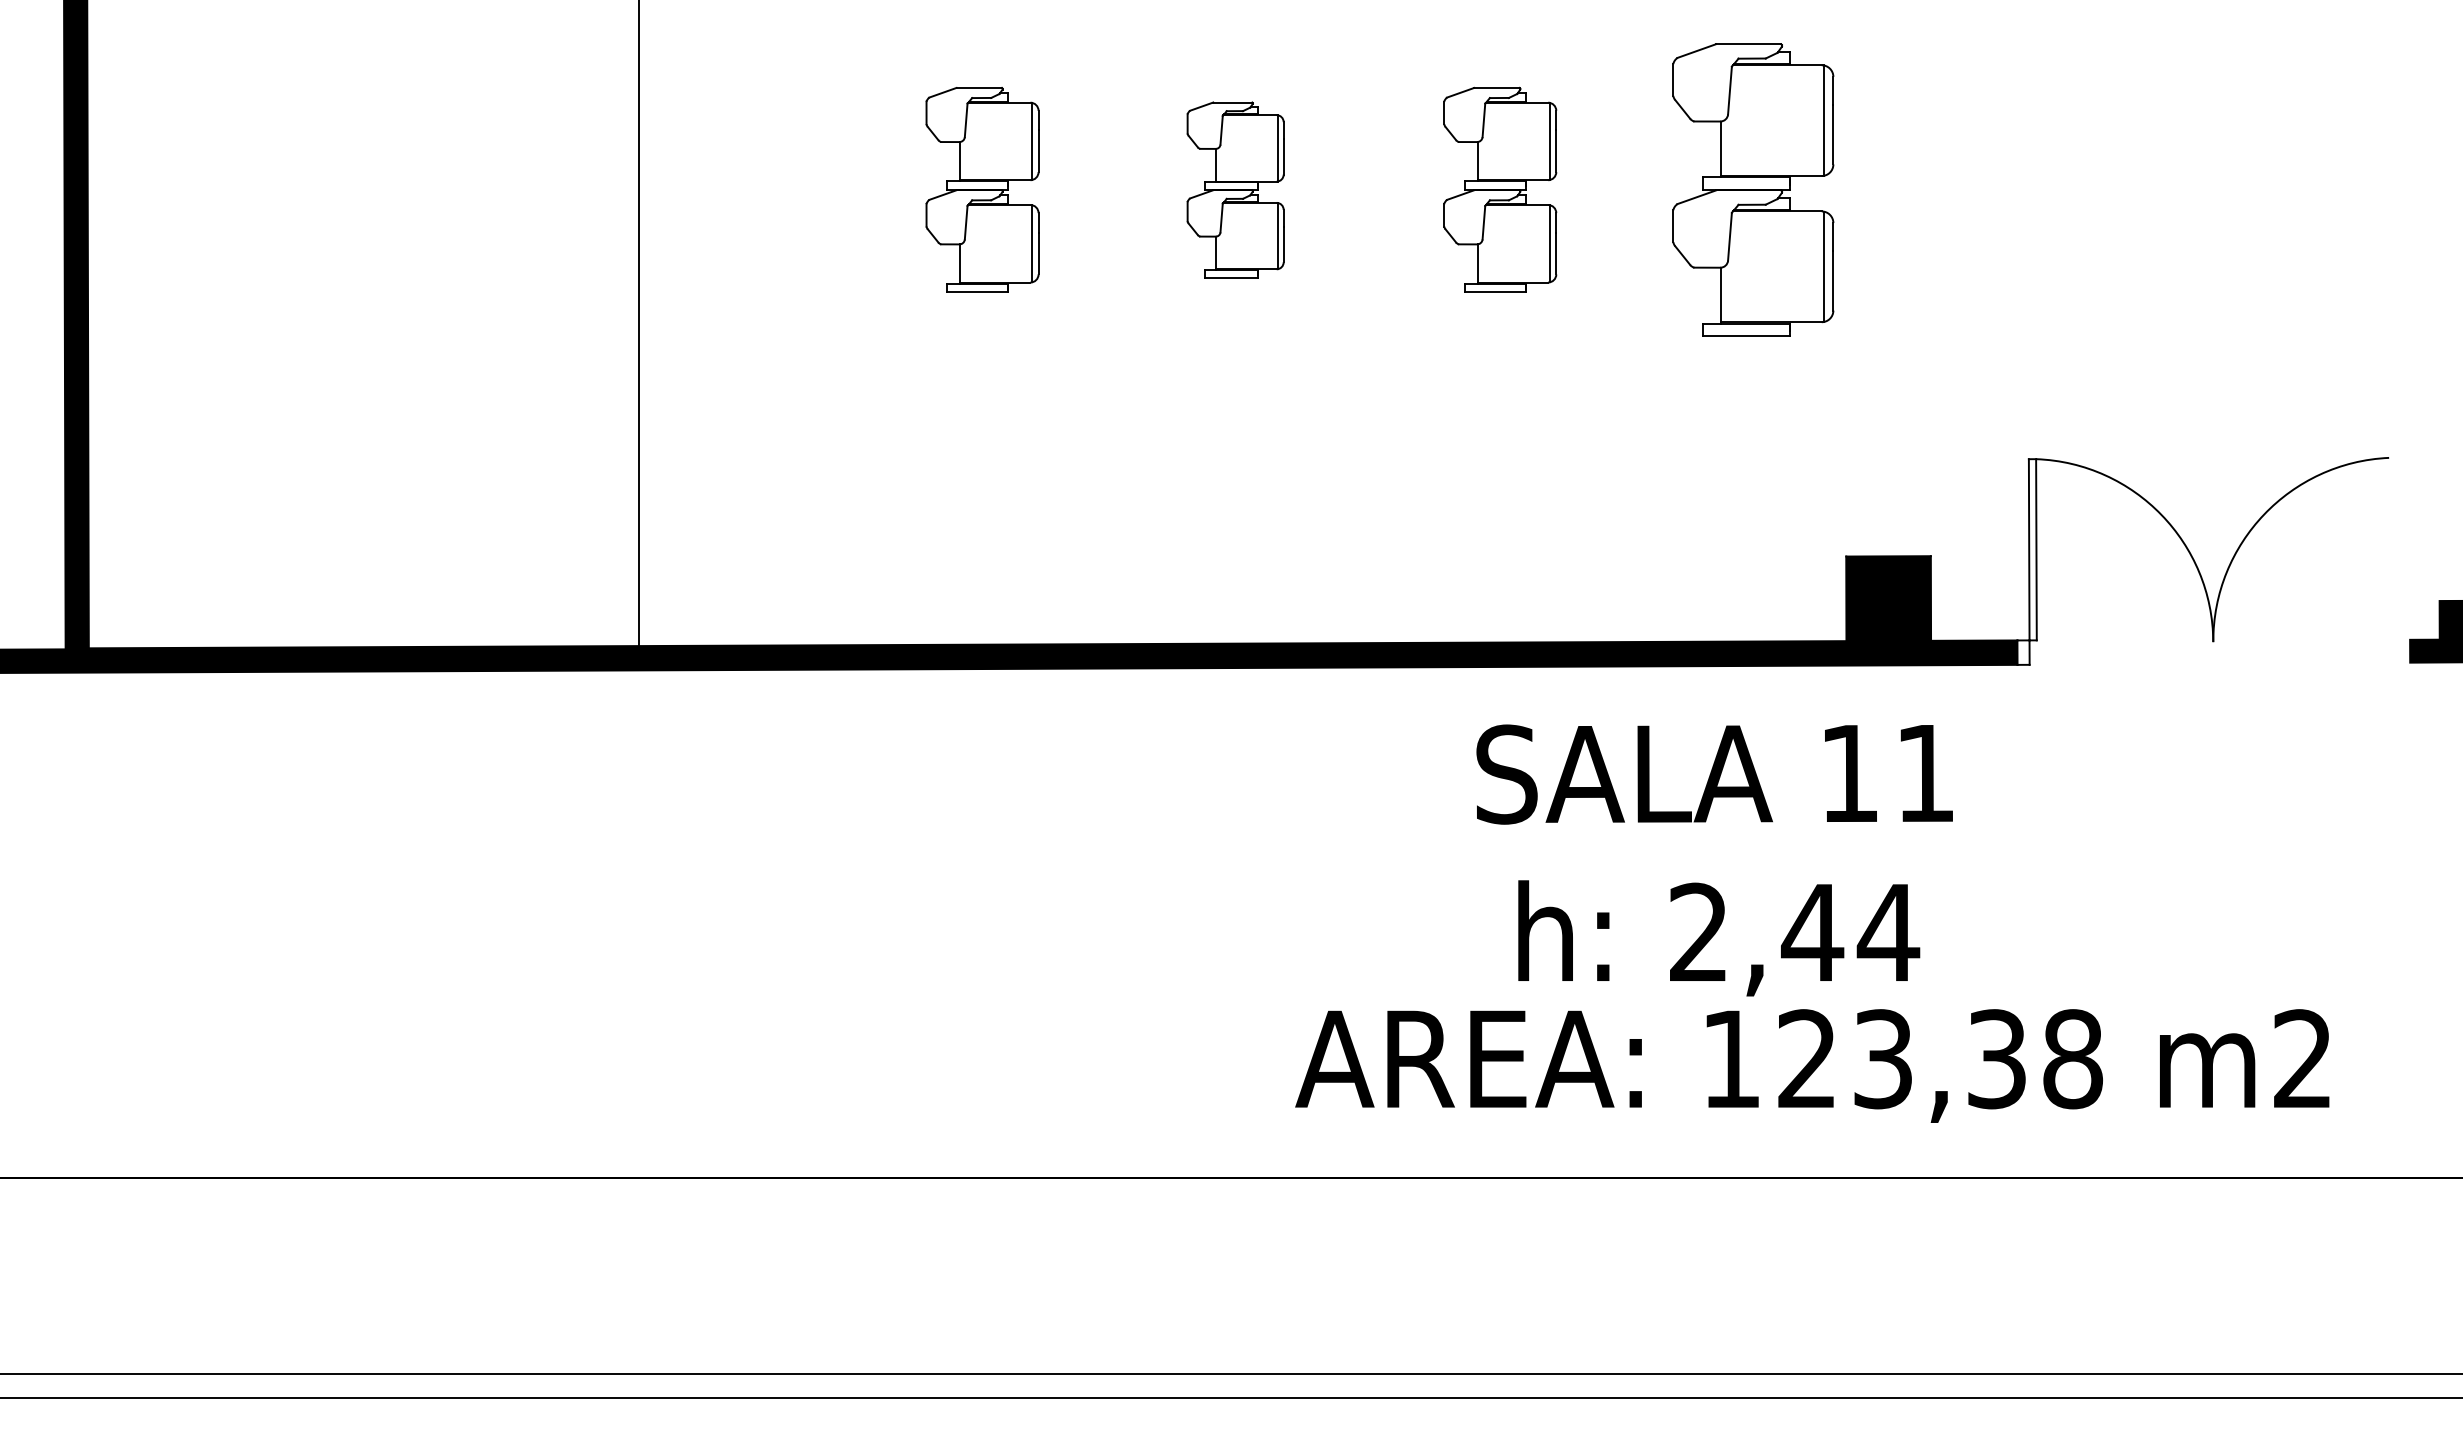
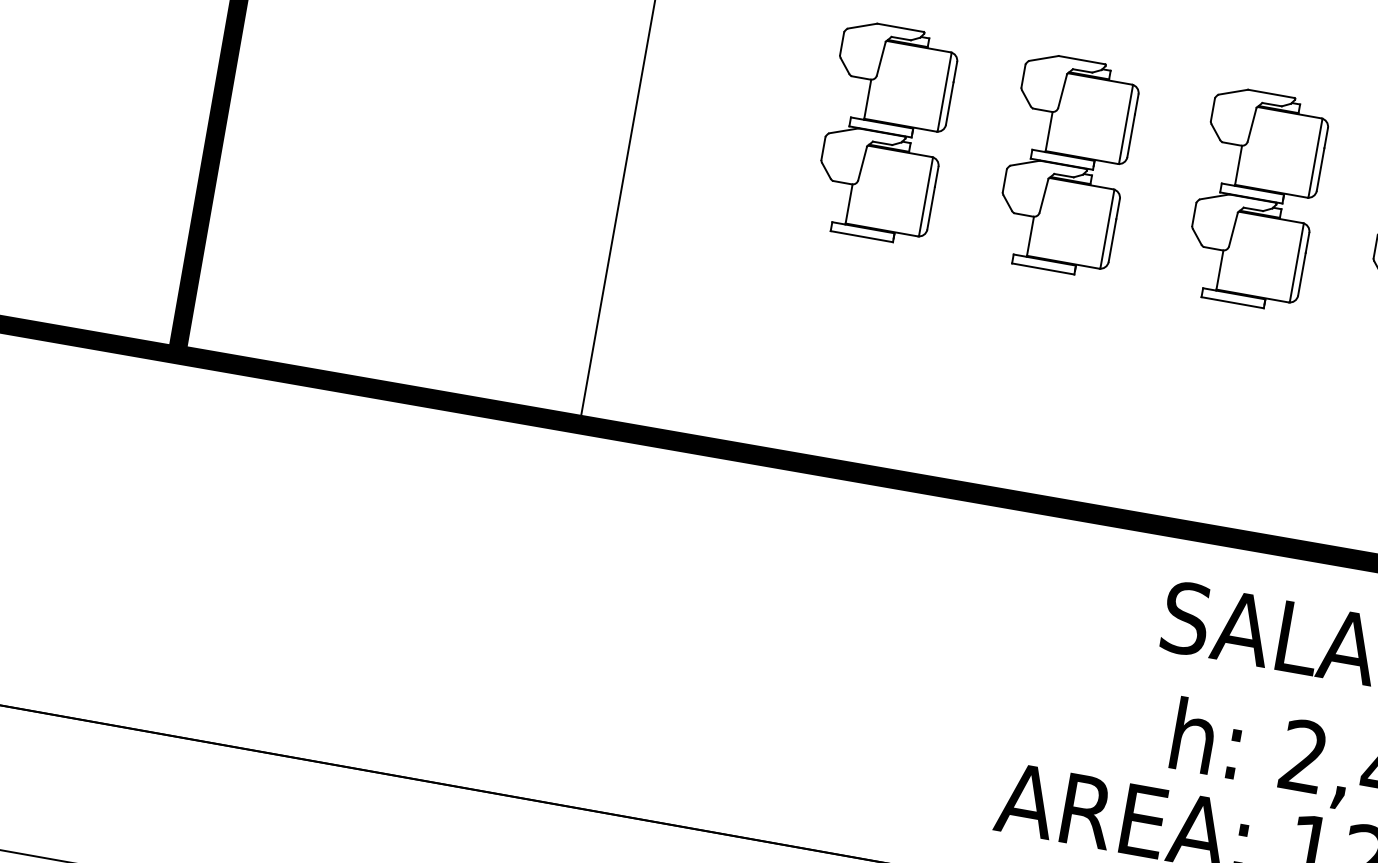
part: (982, 189) -> (885, 132), size x1.43
part: (1235, 189) -> (1066, 164), size x1.67
part: (1500, 189) -> (1256, 198), size x1.43

